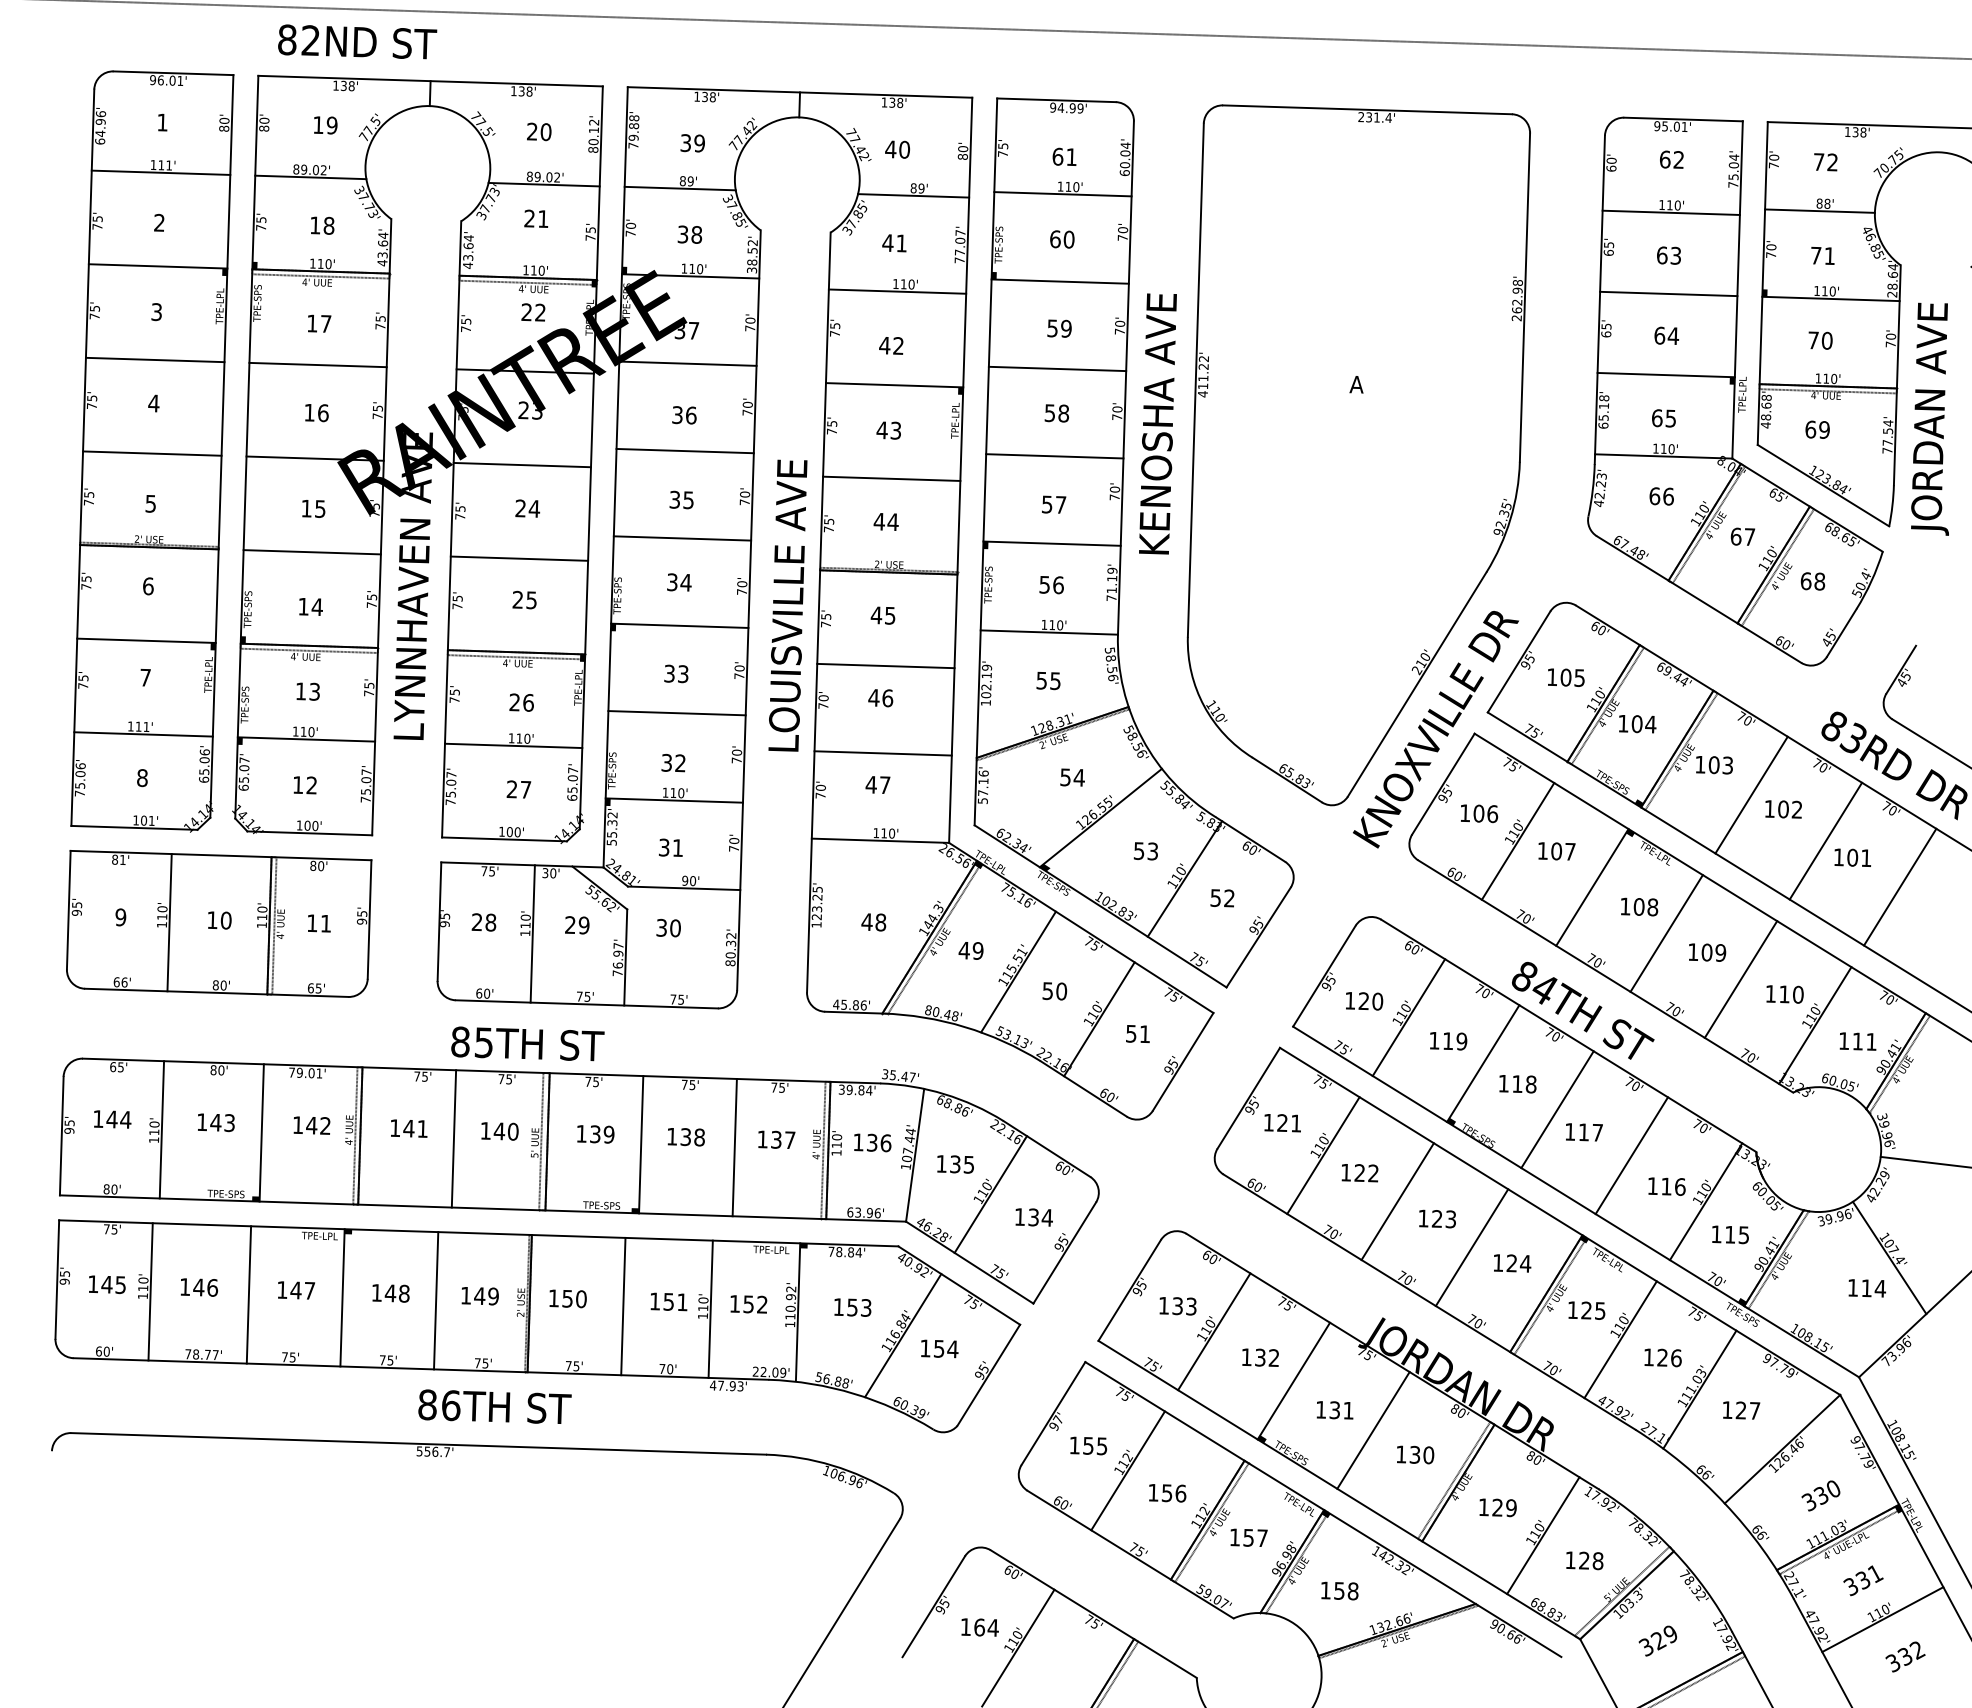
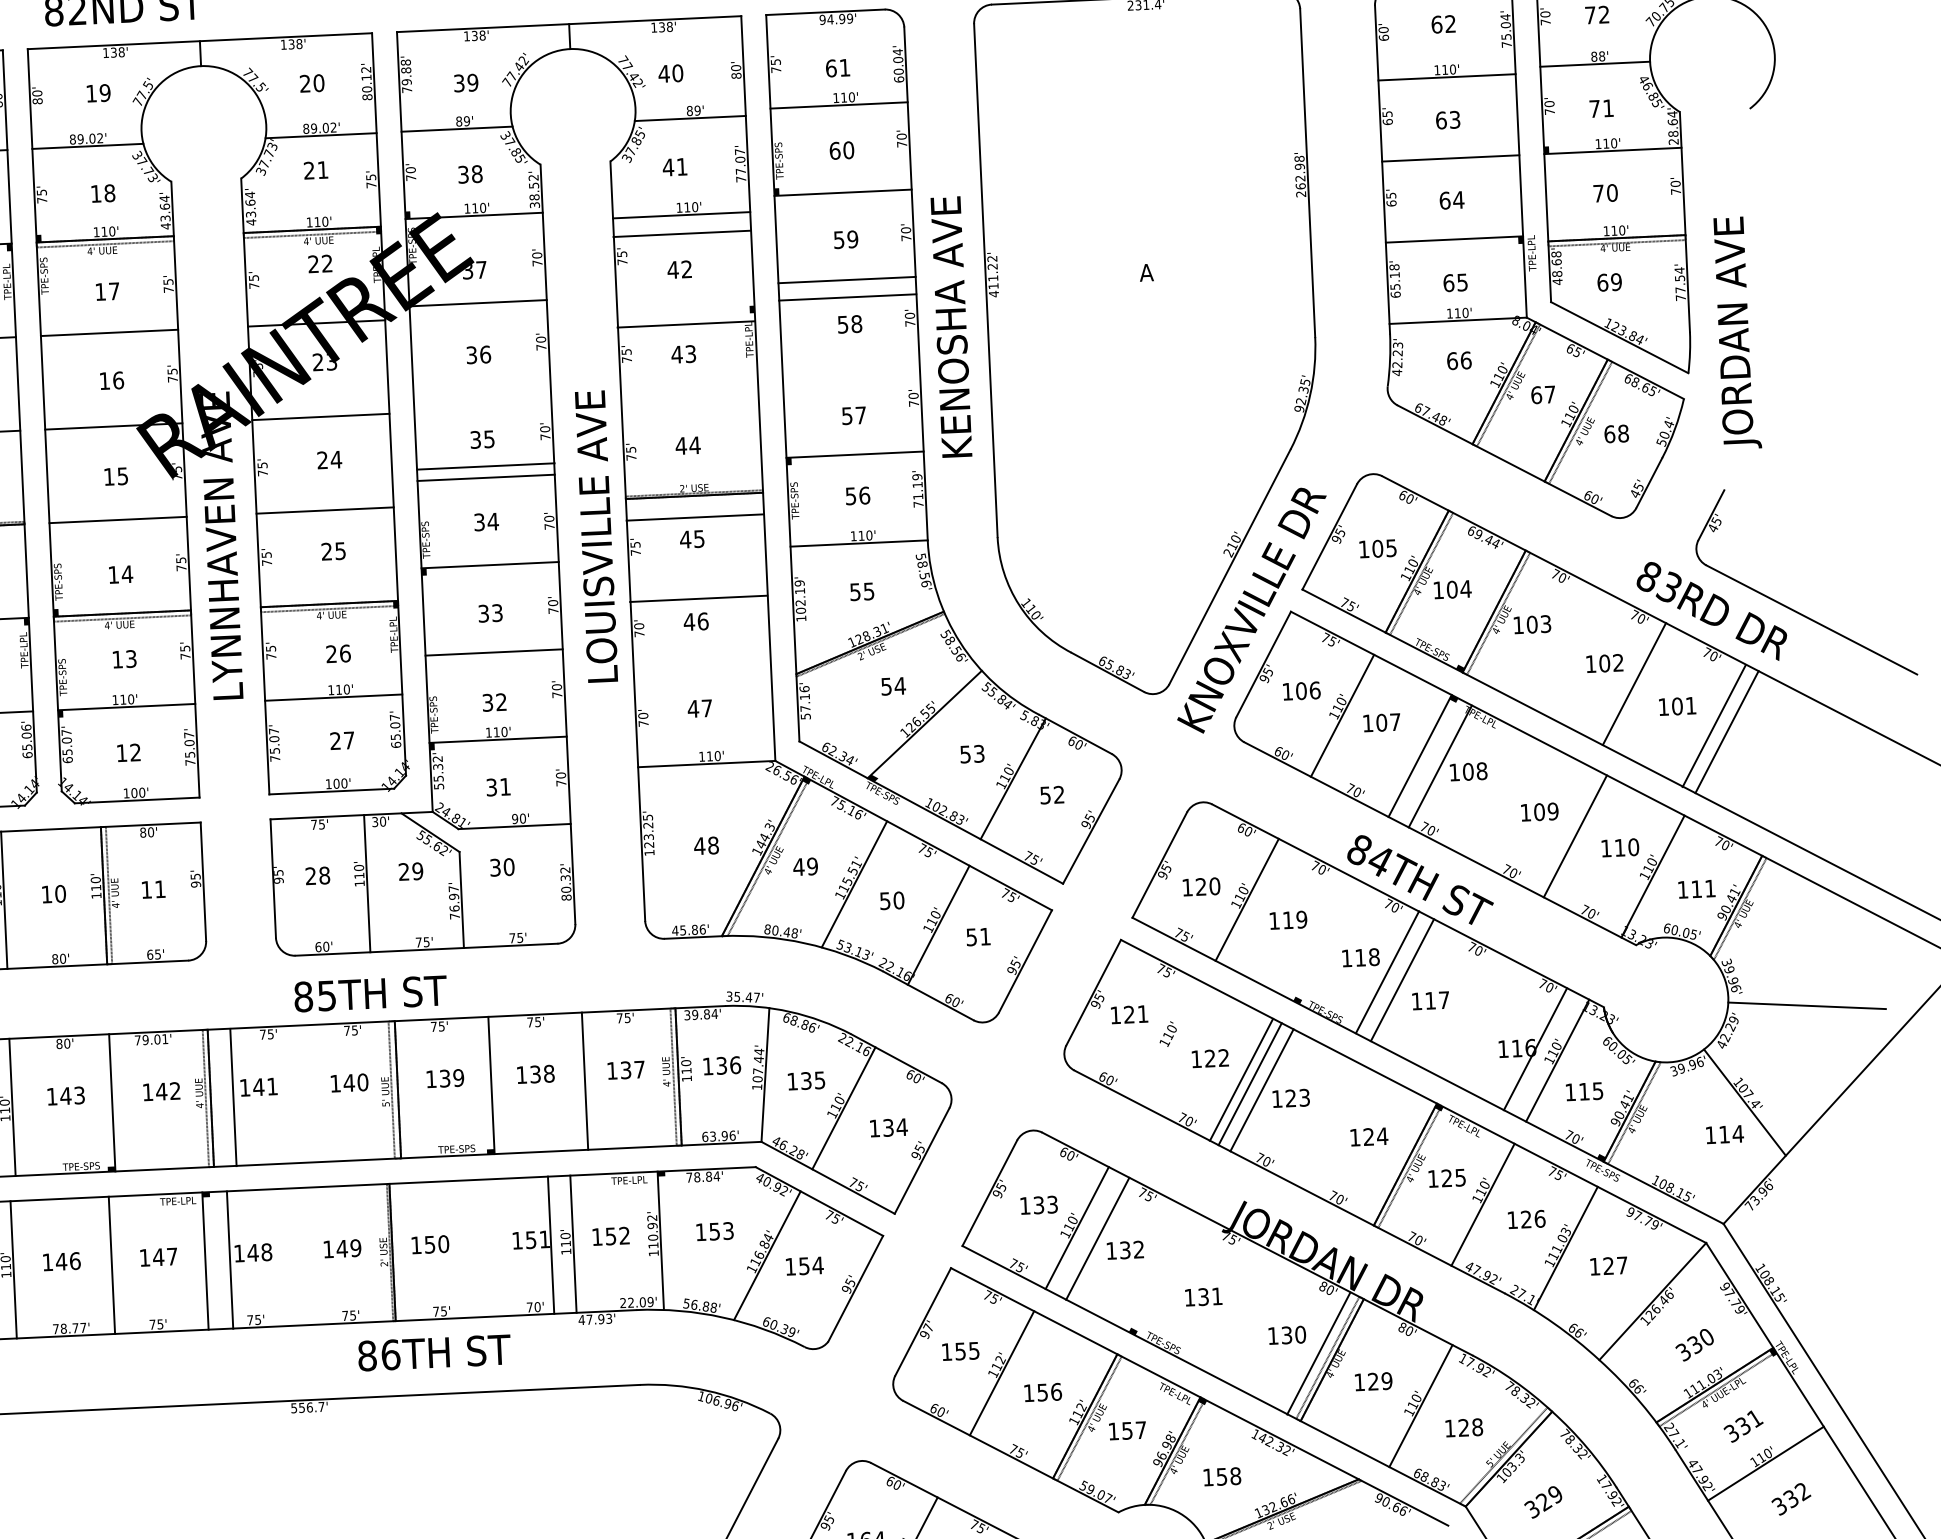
line: (894, 385) -> (682, 234), moved
text: (1929, 418) -> (1733, 332), moved
line: (684, 450) -> (485, 465), moved
line: (1054, 456) -> (847, 297), moved
line: (891, 478) -> (685, 324), moved
line: (885, 665) -> (694, 516), moved
line: (882, 753) -> (698, 598), moved
line: (1751, 794) -> (1634, 683), moved
line: (1825, 840) -> (1713, 725), moved
line: (1666, 933) -> (1440, 766), moved
line: (1483, 1063) -> (1387, 972), moved
line: (453, 1138) -> (232, 1097), moved
line: (1323, 1155) -> (1241, 1079), moved
line: (1631, 1155) -> (1535, 1049), moved
line: (1471, 1247) -> (1261, 1090), moved
line: (436, 1300) -> (230, 1259), moved
line: (623, 1306) -> (551, 1245), moved
line: (1293, 1380) -> (1097, 1238), moved
text: (494, 1406) -> (434, 1352), moved
line: (1373, 1430) -> (1318, 1353), moved

